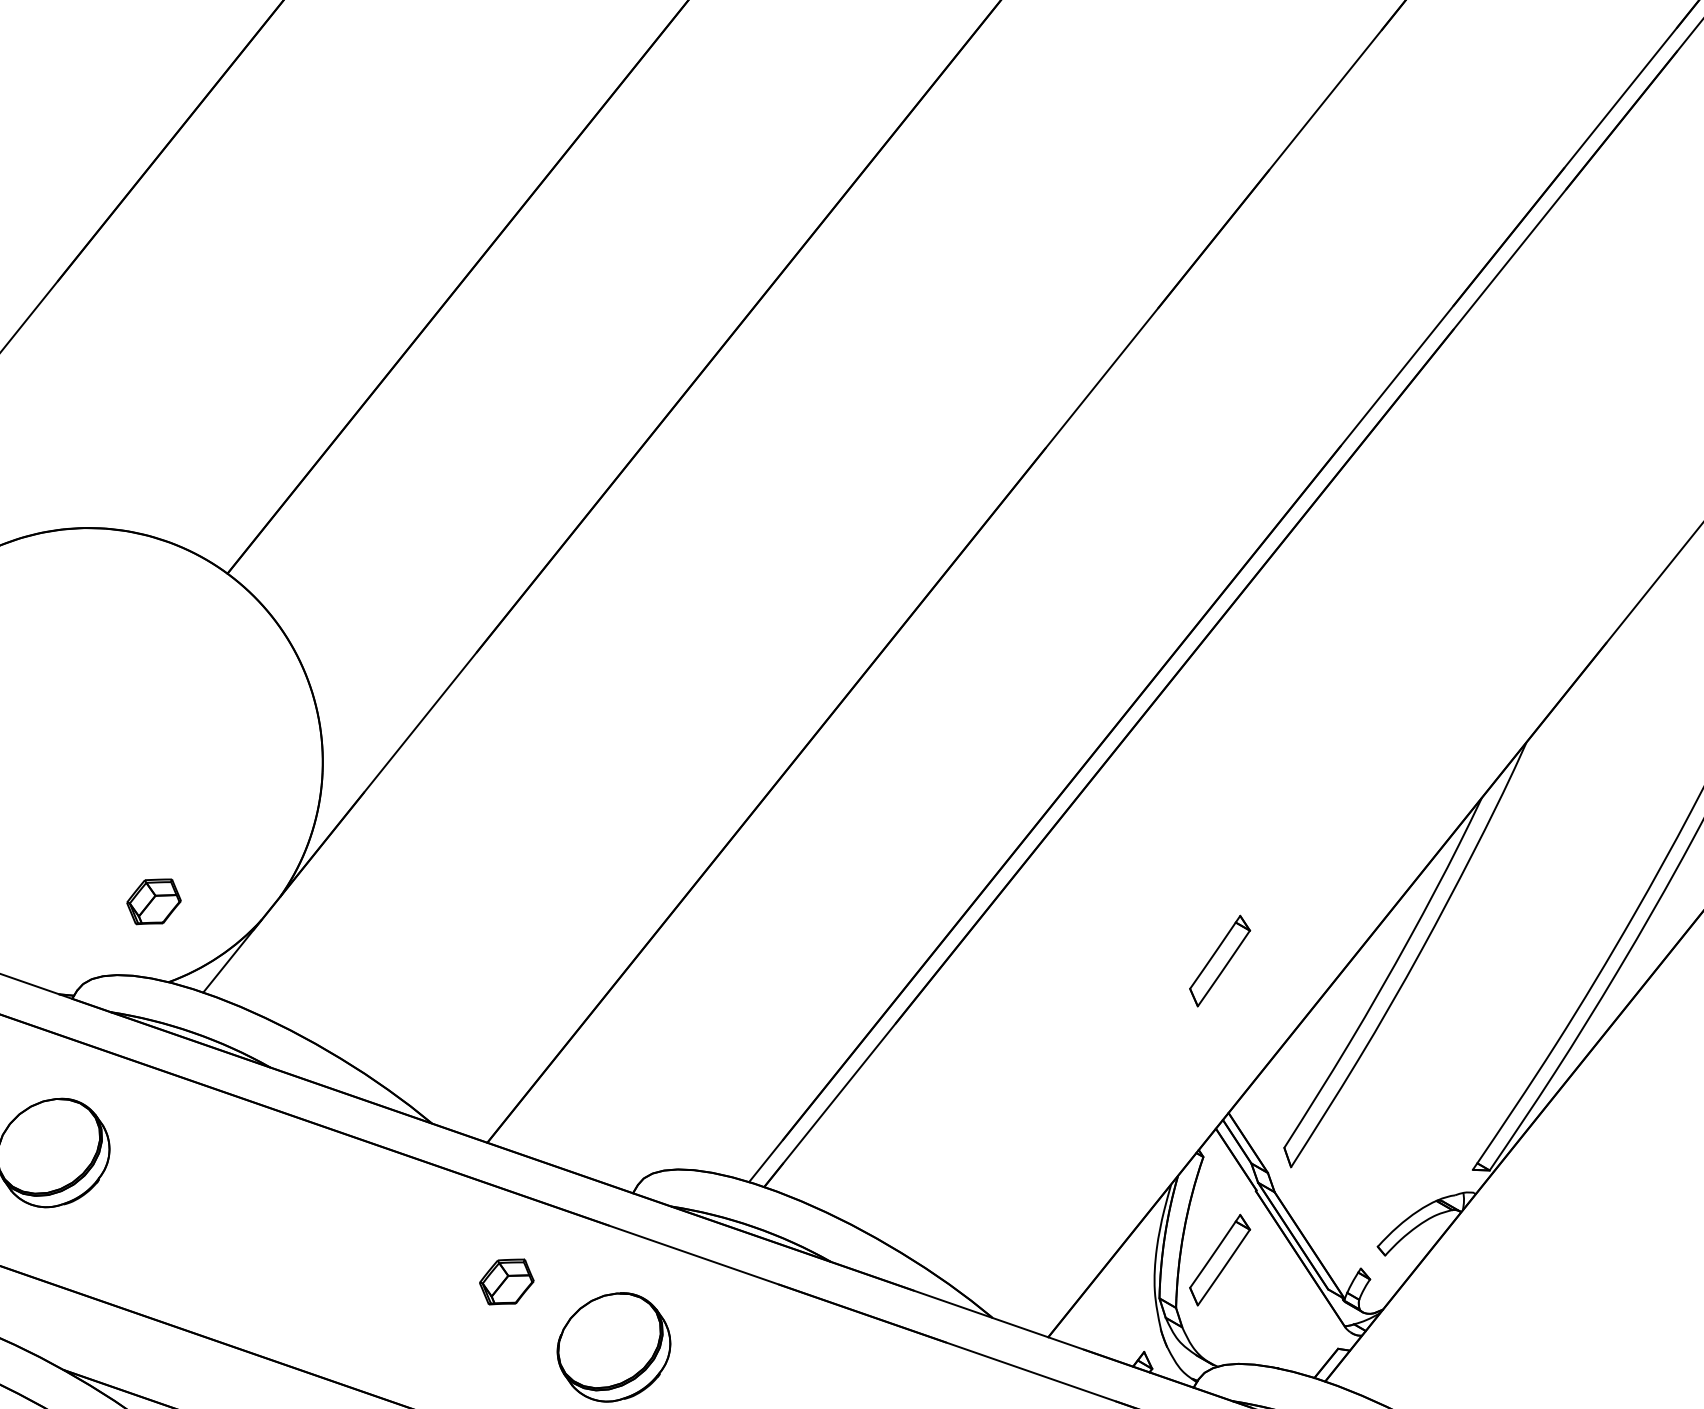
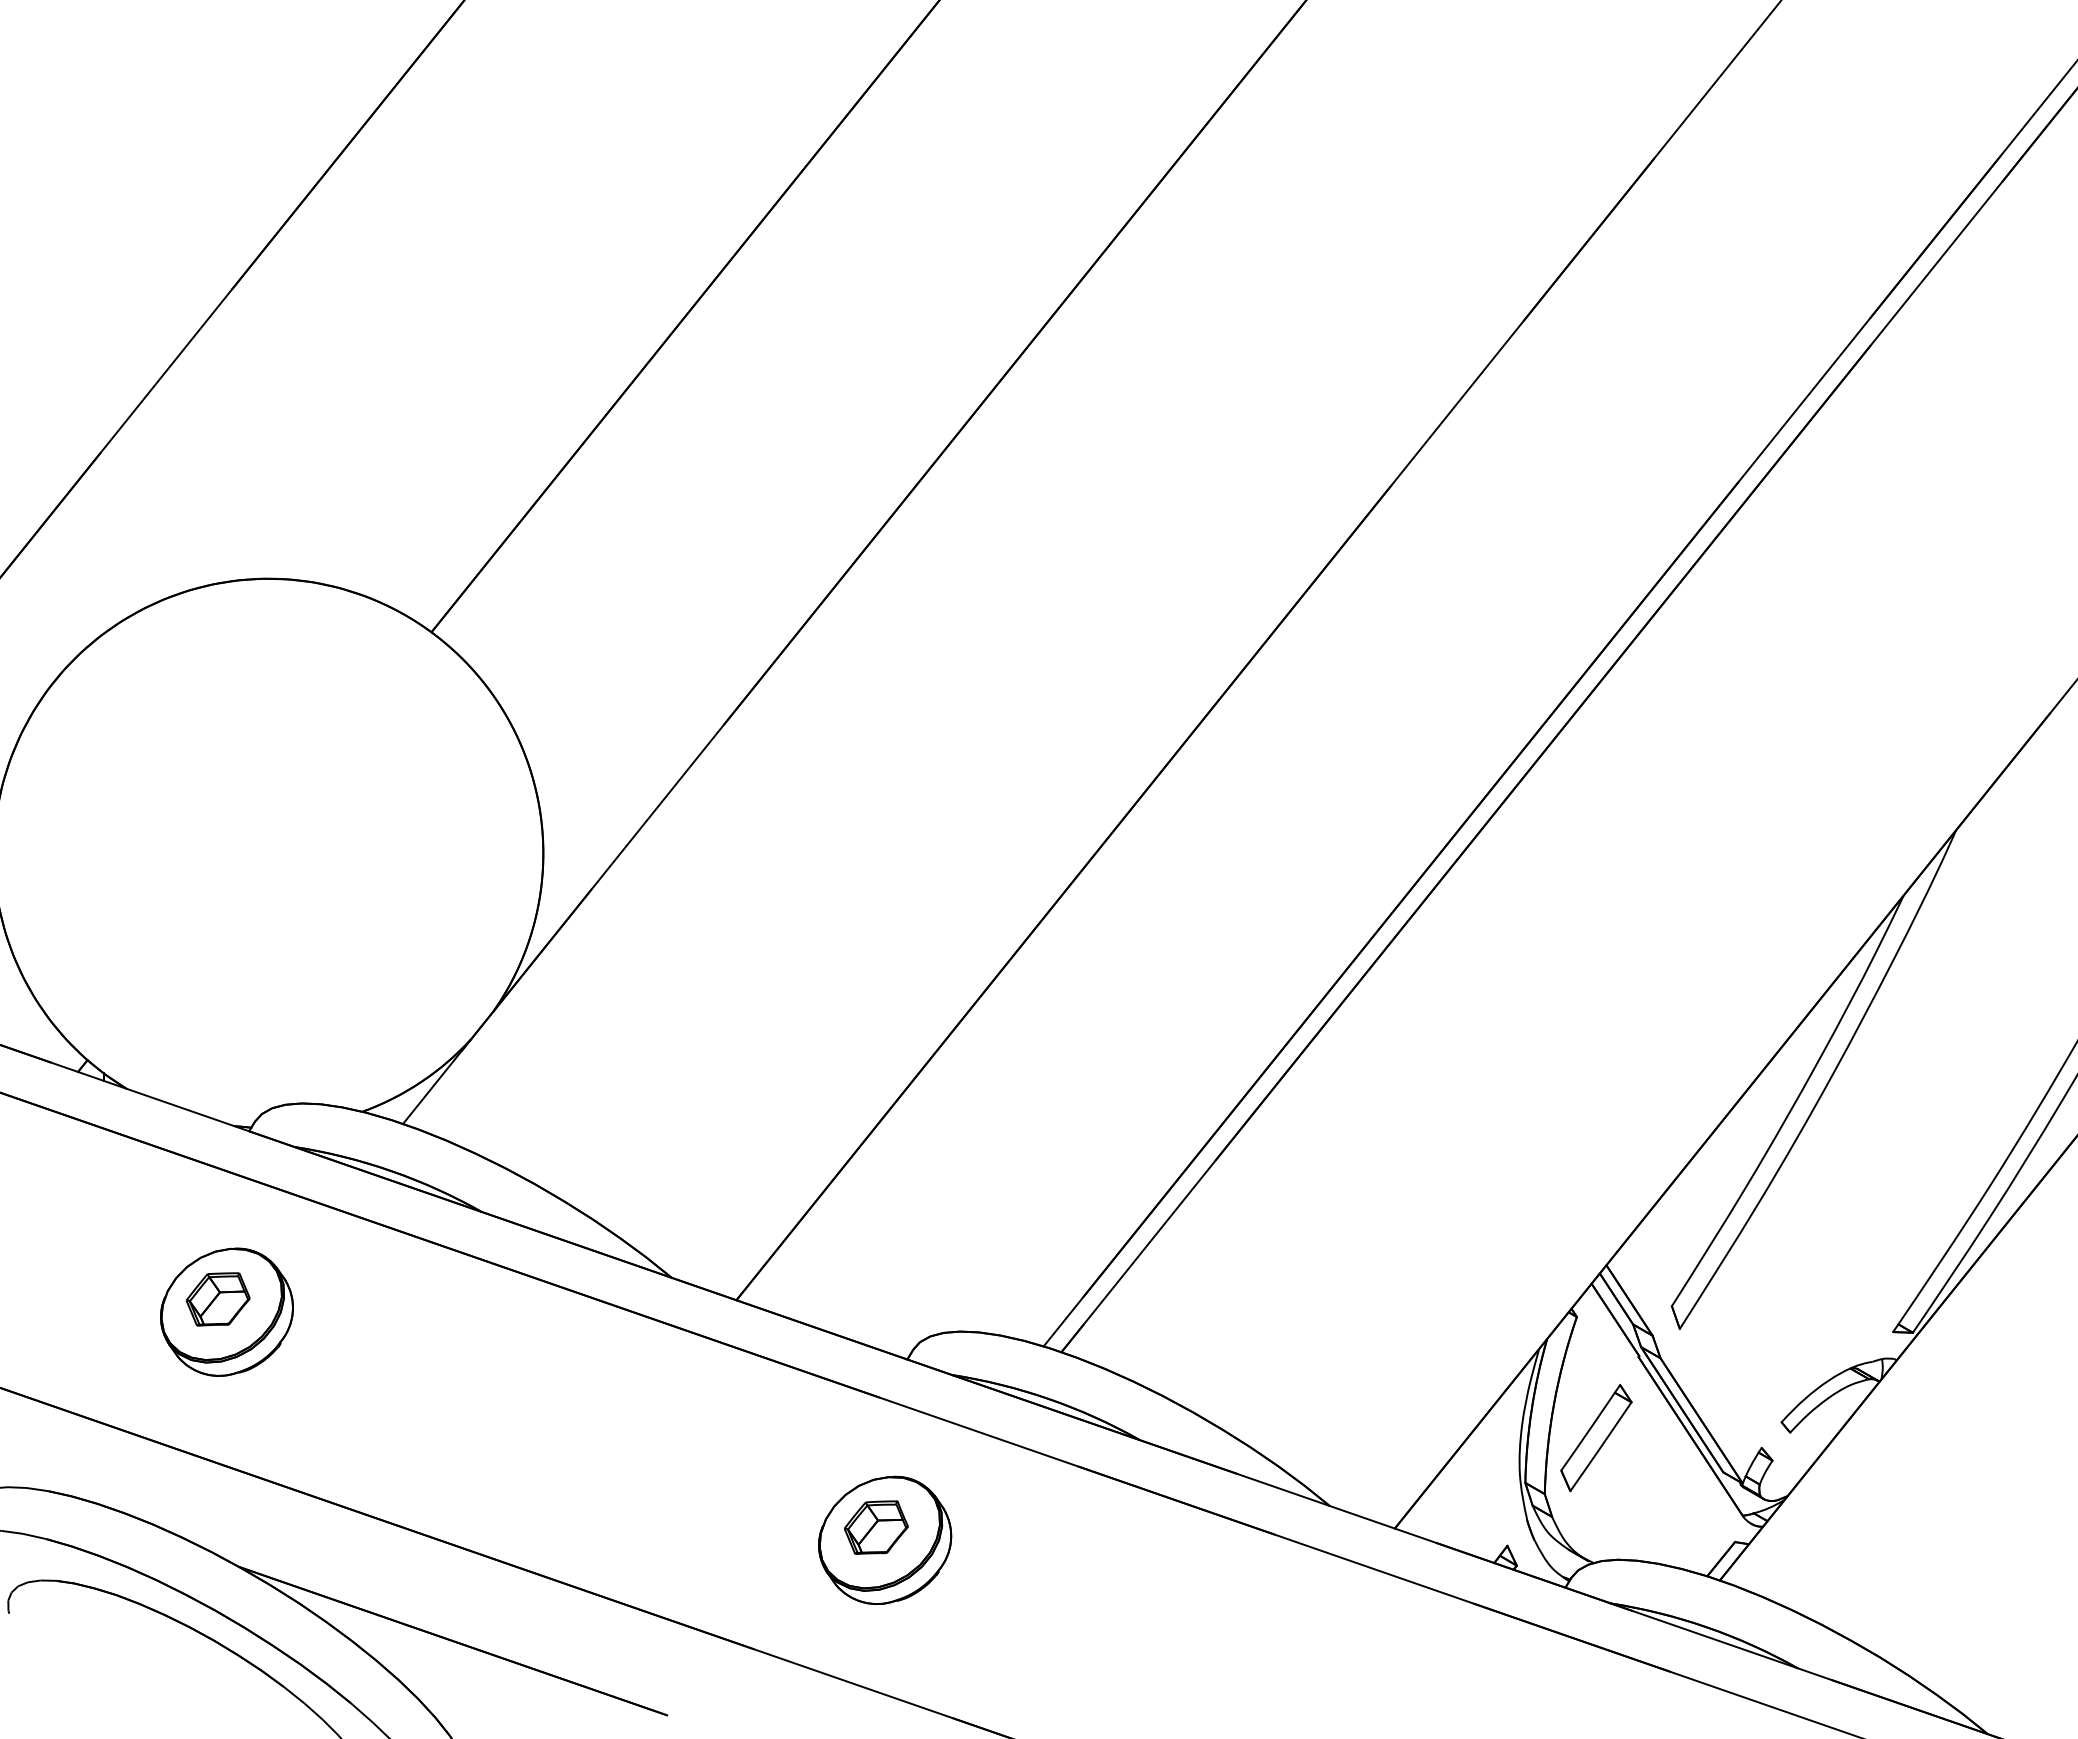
part: (154, 901) -> (218, 1299), moved
part: (1220, 961) -> (1596, 1087), removed
part: (506, 1281) -> (875, 1527), moved

